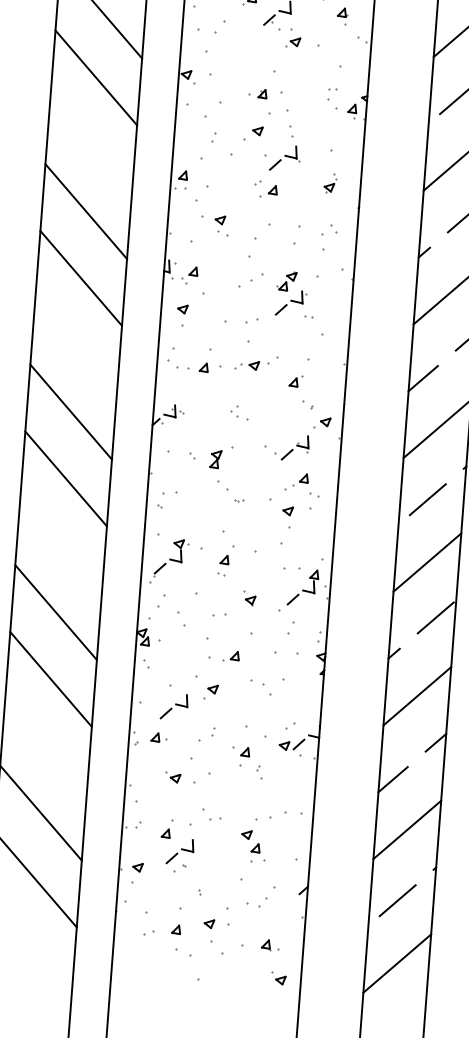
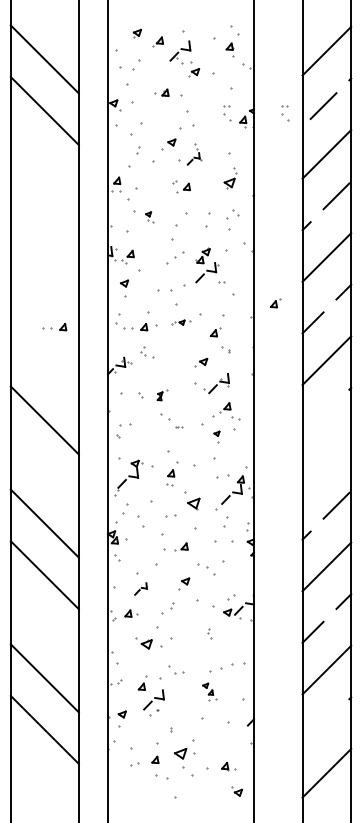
part: (257, 93) -> (161, 92), moved
part: (407, 104) -> (285, 113), added
part: (286, 148) -> (194, 154), size x0.6
part: (330, 183) -> (230, 178), size x1.4
line: (85, 211) -> (44, 214), removed
part: (221, 226) -> (149, 217), size x0.7
line: (80, 278) -> (44, 265), removed
part: (252, 320) -> (178, 288), size x1.6
part: (376, 349) -> (275, 303), added
part: (87, 359) -> (54, 327), added
part: (251, 365) -> (180, 322), size x0.7
line: (70, 411) -> (44, 368), removed
part: (240, 412) -> (147, 352), moved
part: (322, 422) -> (201, 362), moved
part: (221, 458) -> (162, 395), size x0.6
line: (427, 499) -> (323, 415), removed
part: (287, 516) -> (216, 436), size x0.7
line: (426, 562) -> (326, 463), removed
part: (249, 598) -> (192, 501), size x1.6
part: (211, 691) -> (184, 583), moved
part: (173, 705) -> (140, 588), size x0.6
part: (240, 756) -> (194, 623), removed
part: (172, 776) -> (143, 642), size x1.4
part: (253, 846) -> (209, 691), size x0.7
line: (397, 900) -> (323, 724), removed
part: (256, 902) -> (215, 734), removed
part: (208, 923) -> (179, 753), size x1.6

